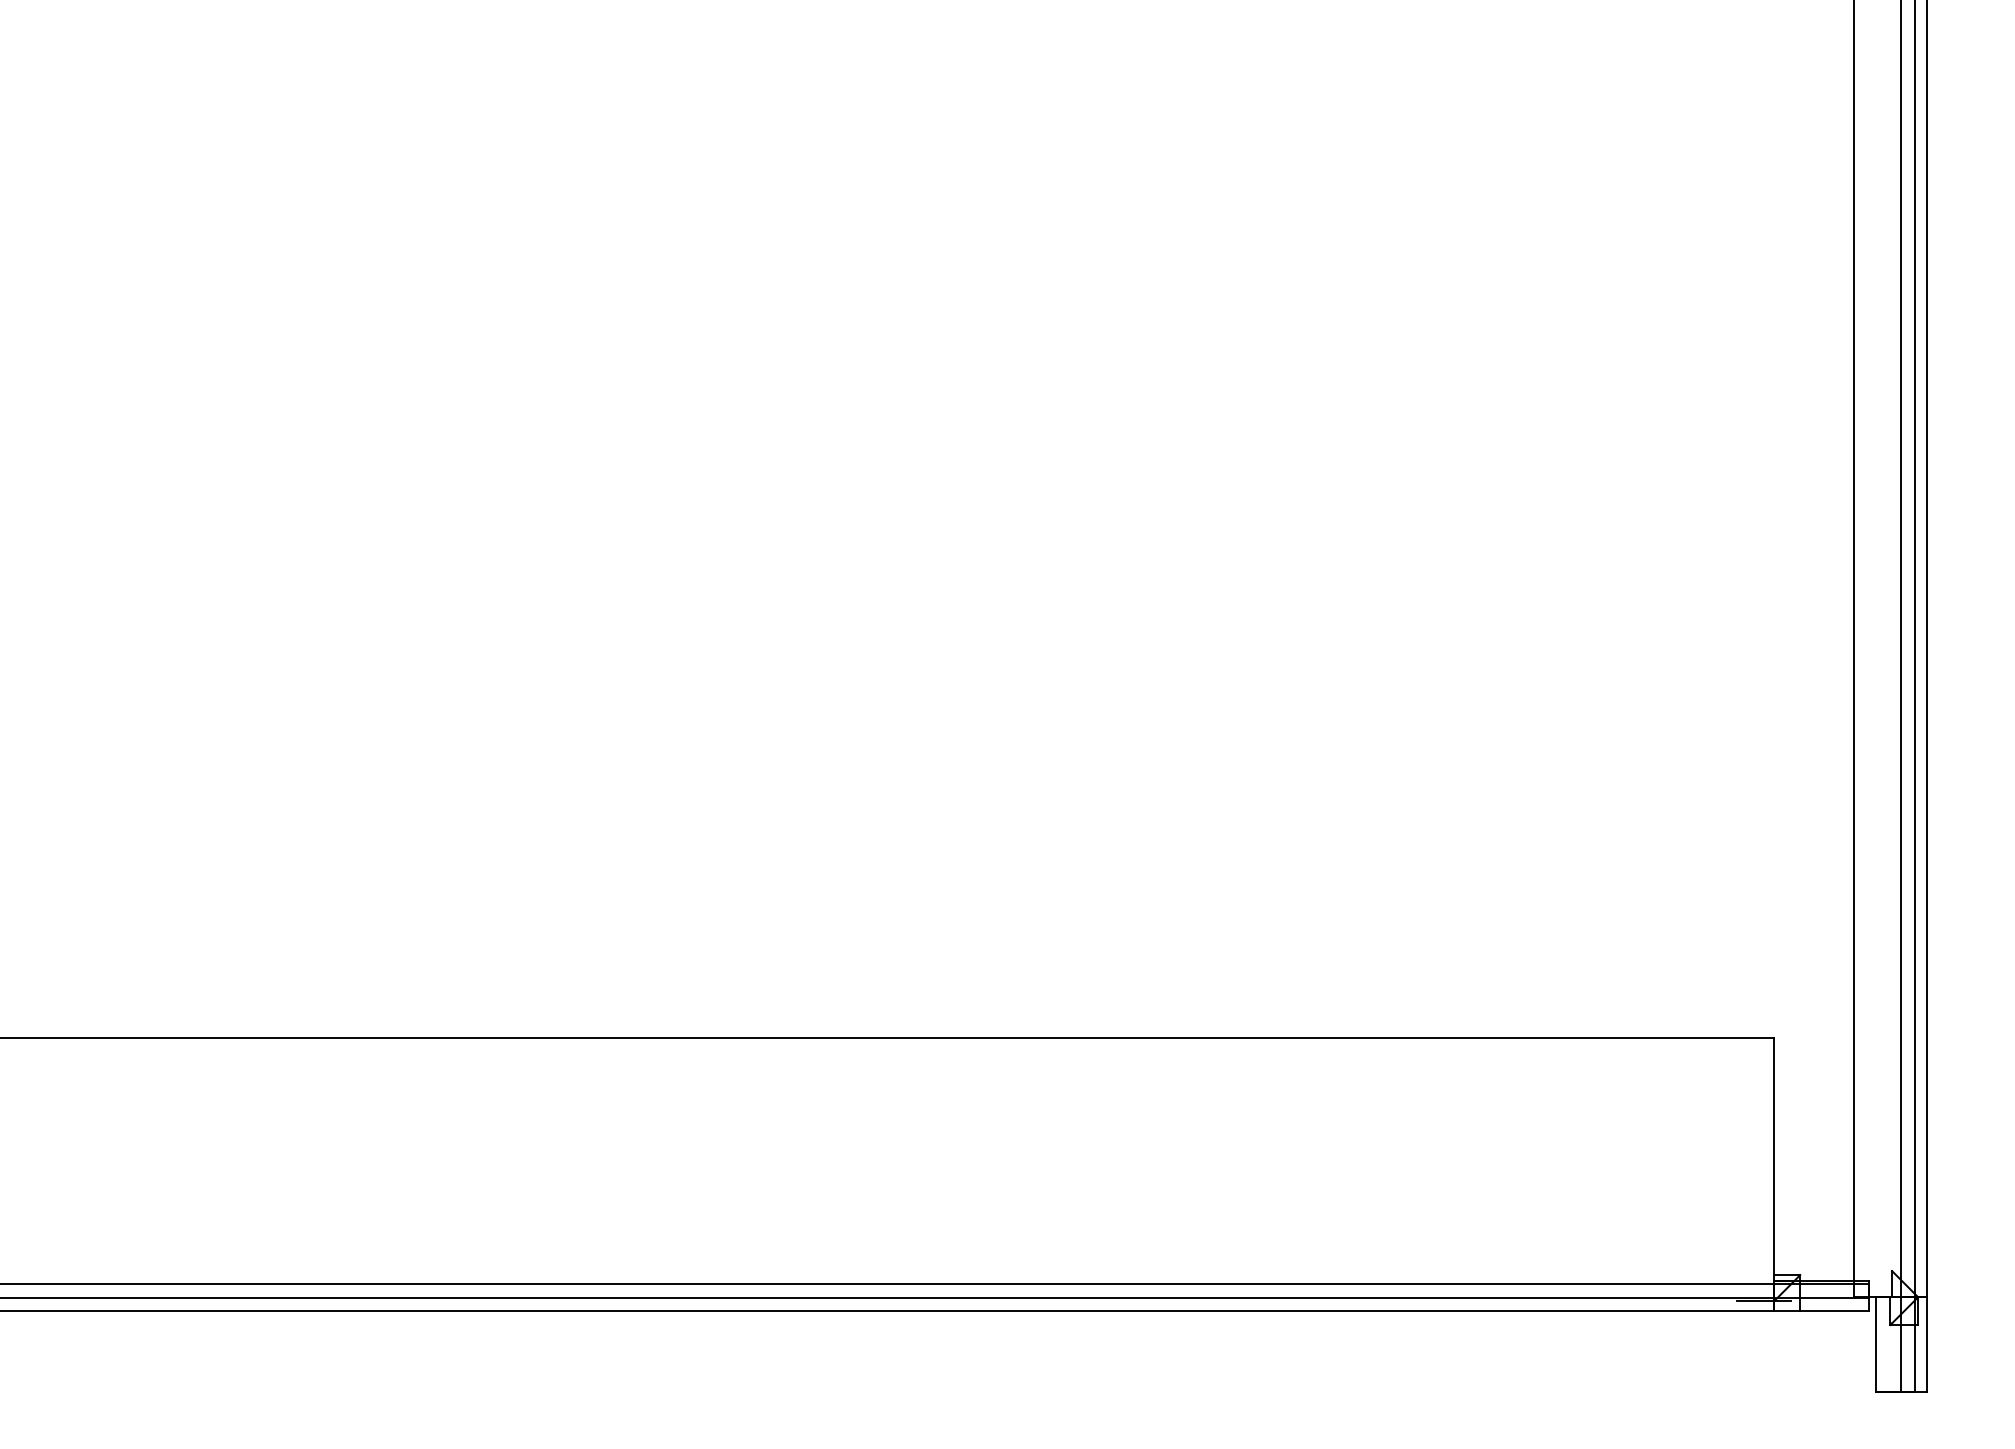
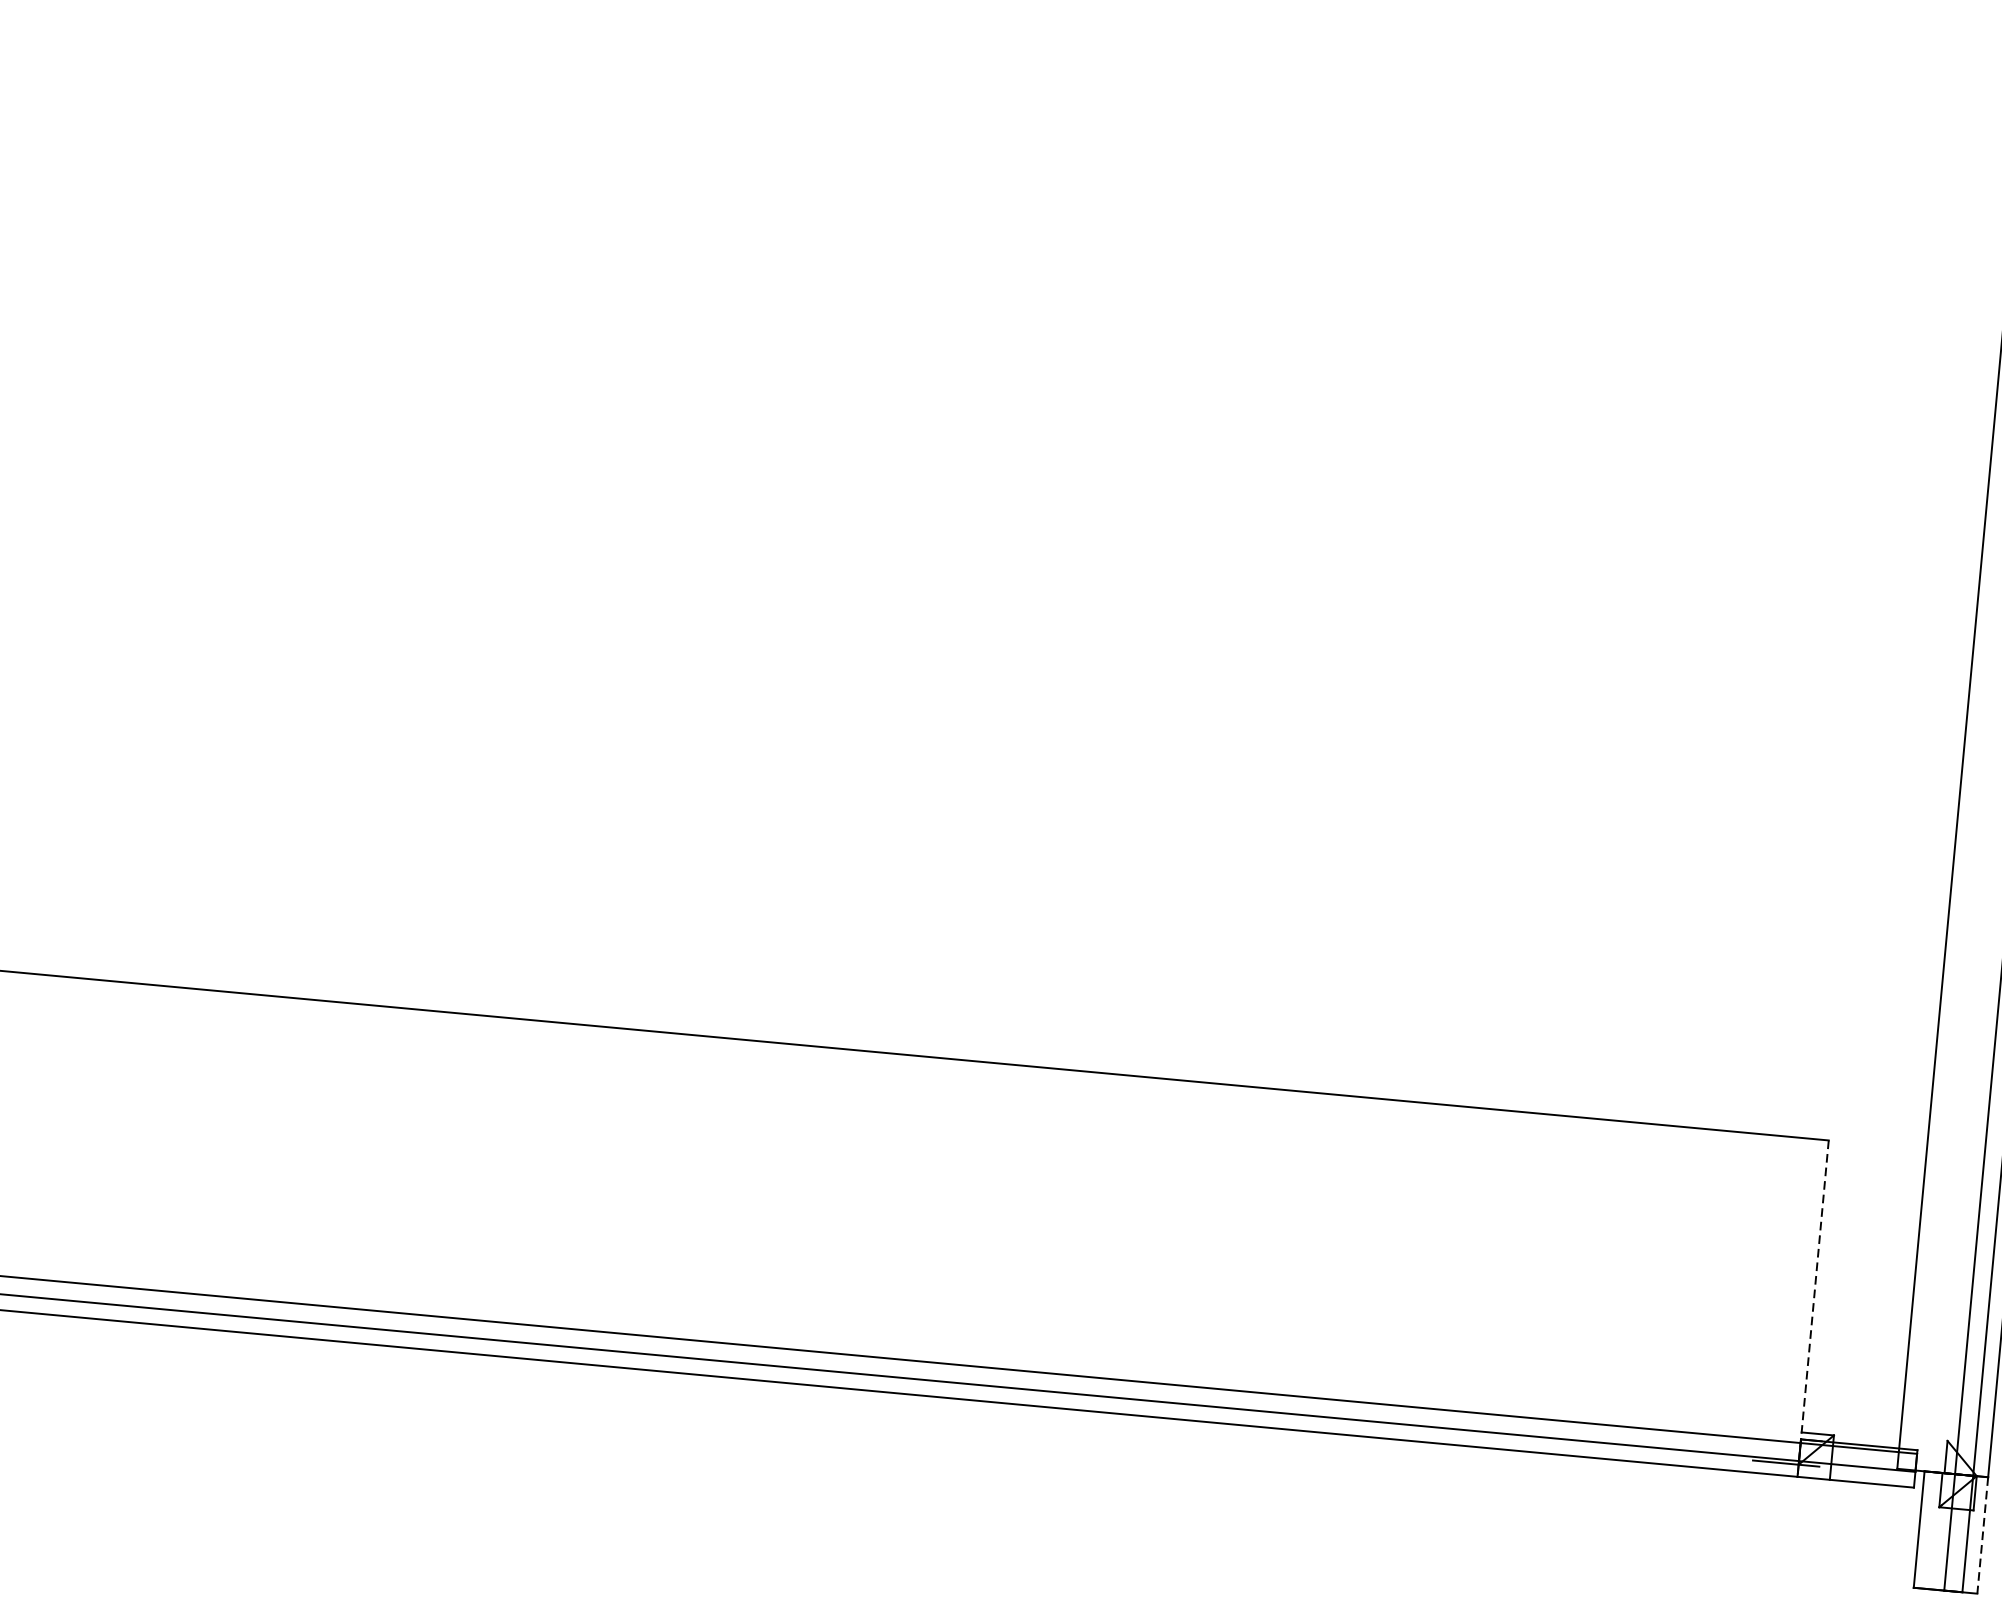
line: (1774, 1175) -> (1813, 1309), solid -> dashed
line: (1927, 1344) -> (1982, 1535), solid -> dashed

